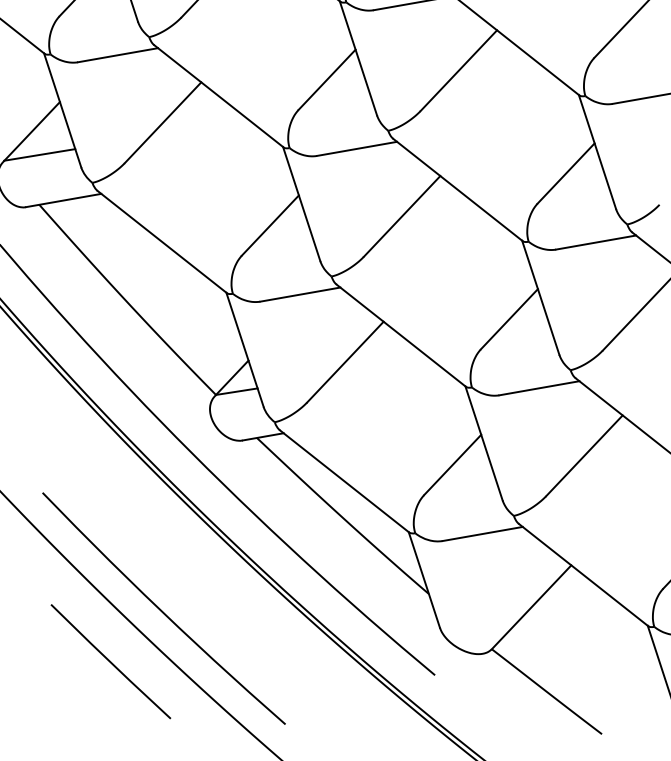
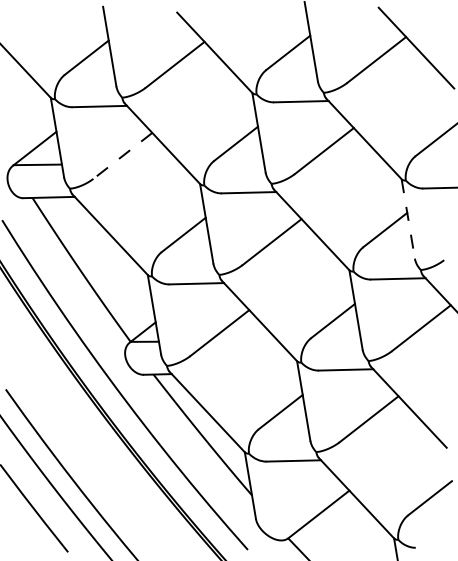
line: (162, 123) -> (122, 156), solid -> dashed
line: (597, 152) -> (408, 219), solid -> dashed

